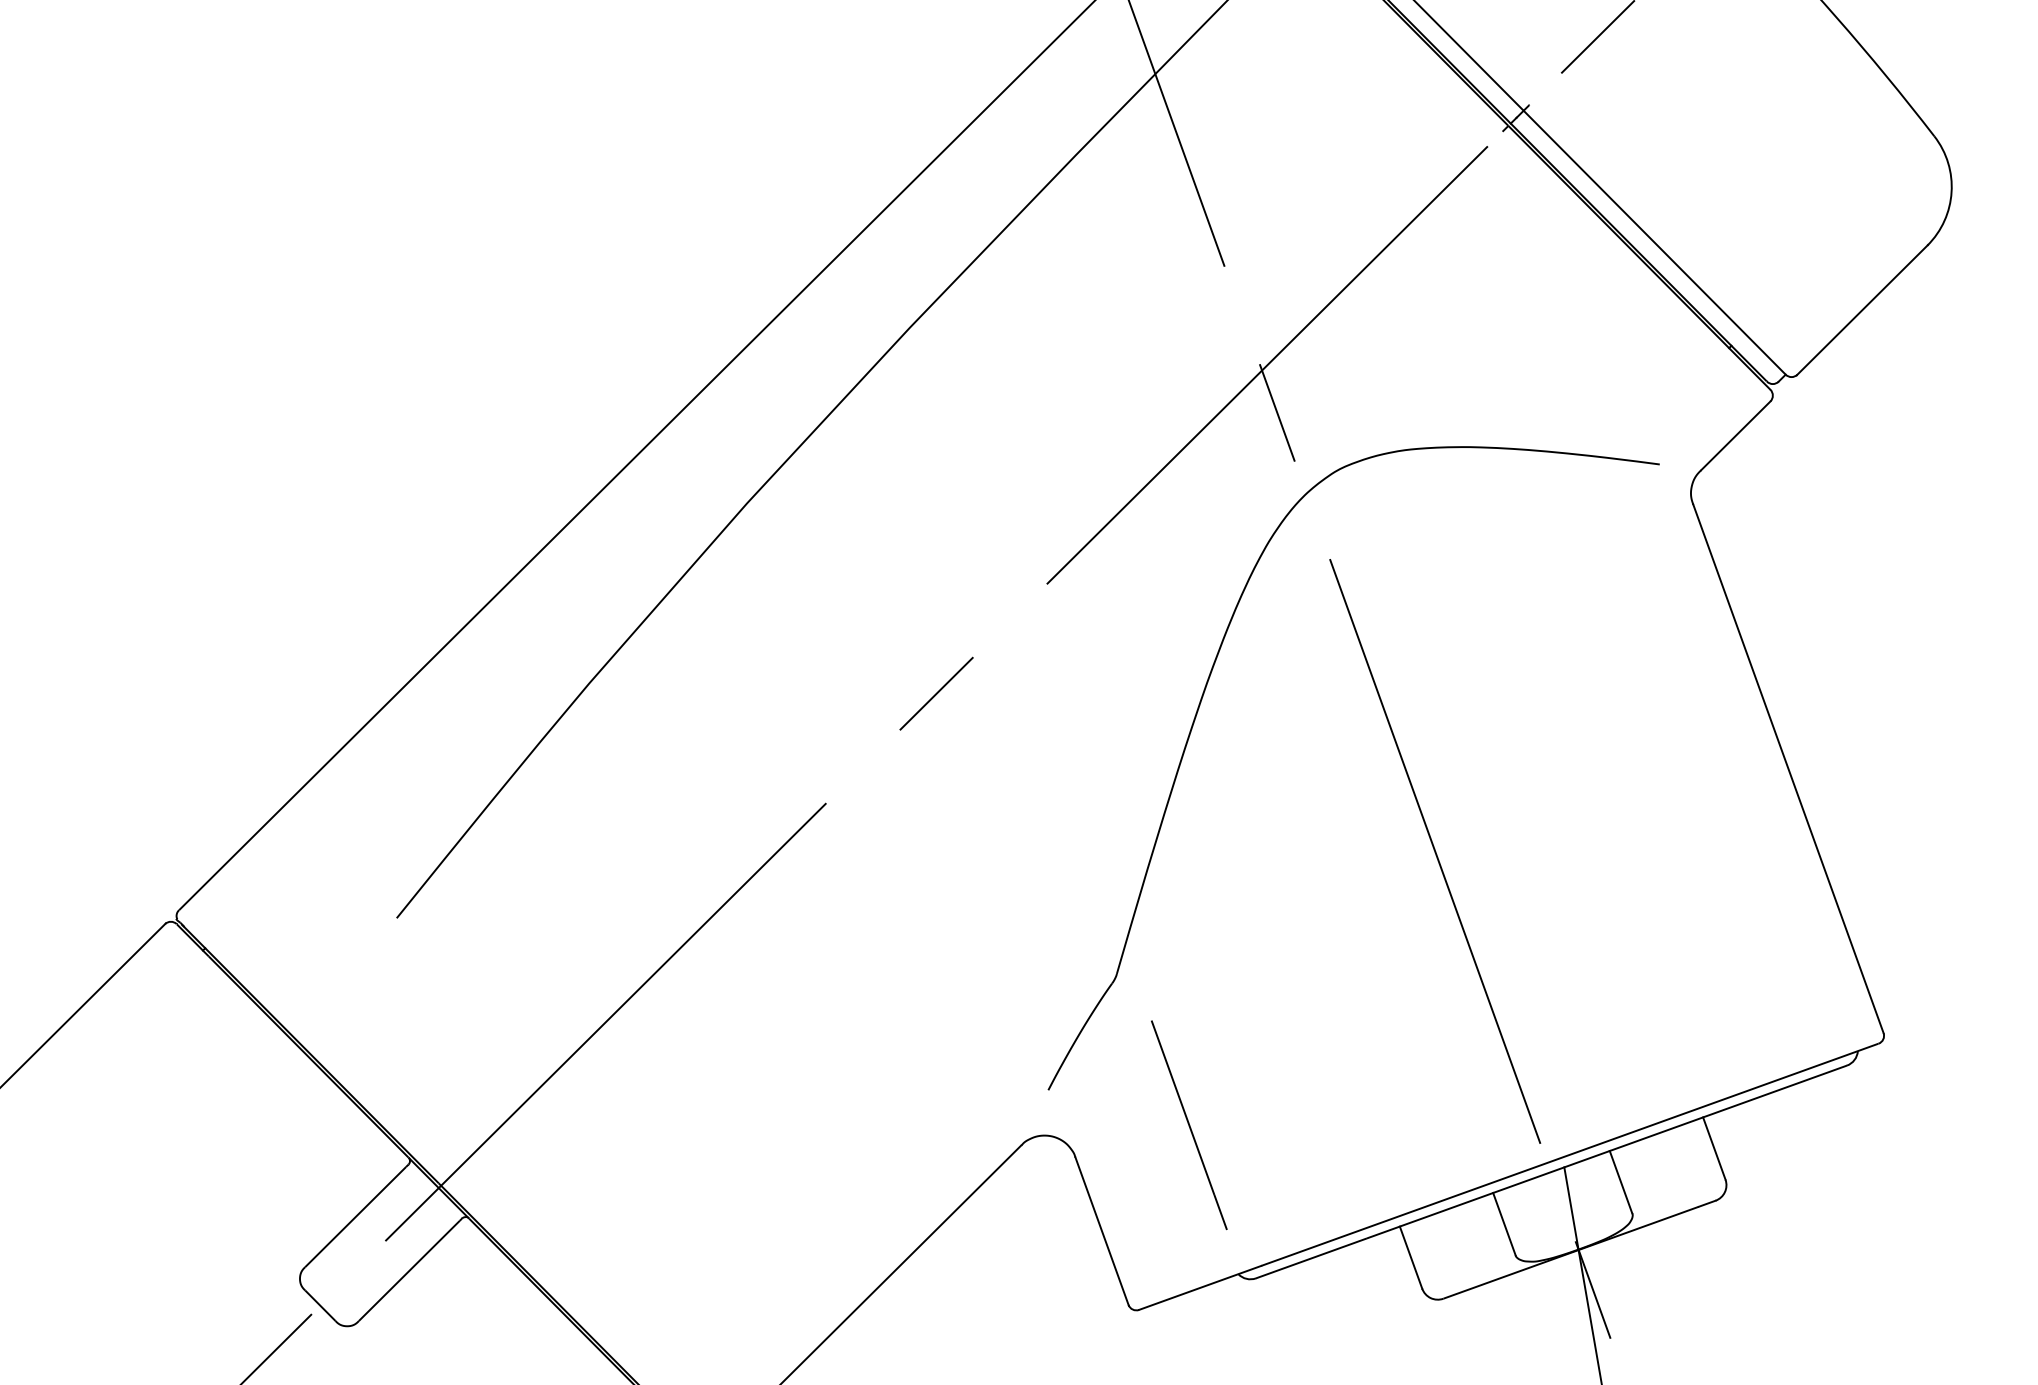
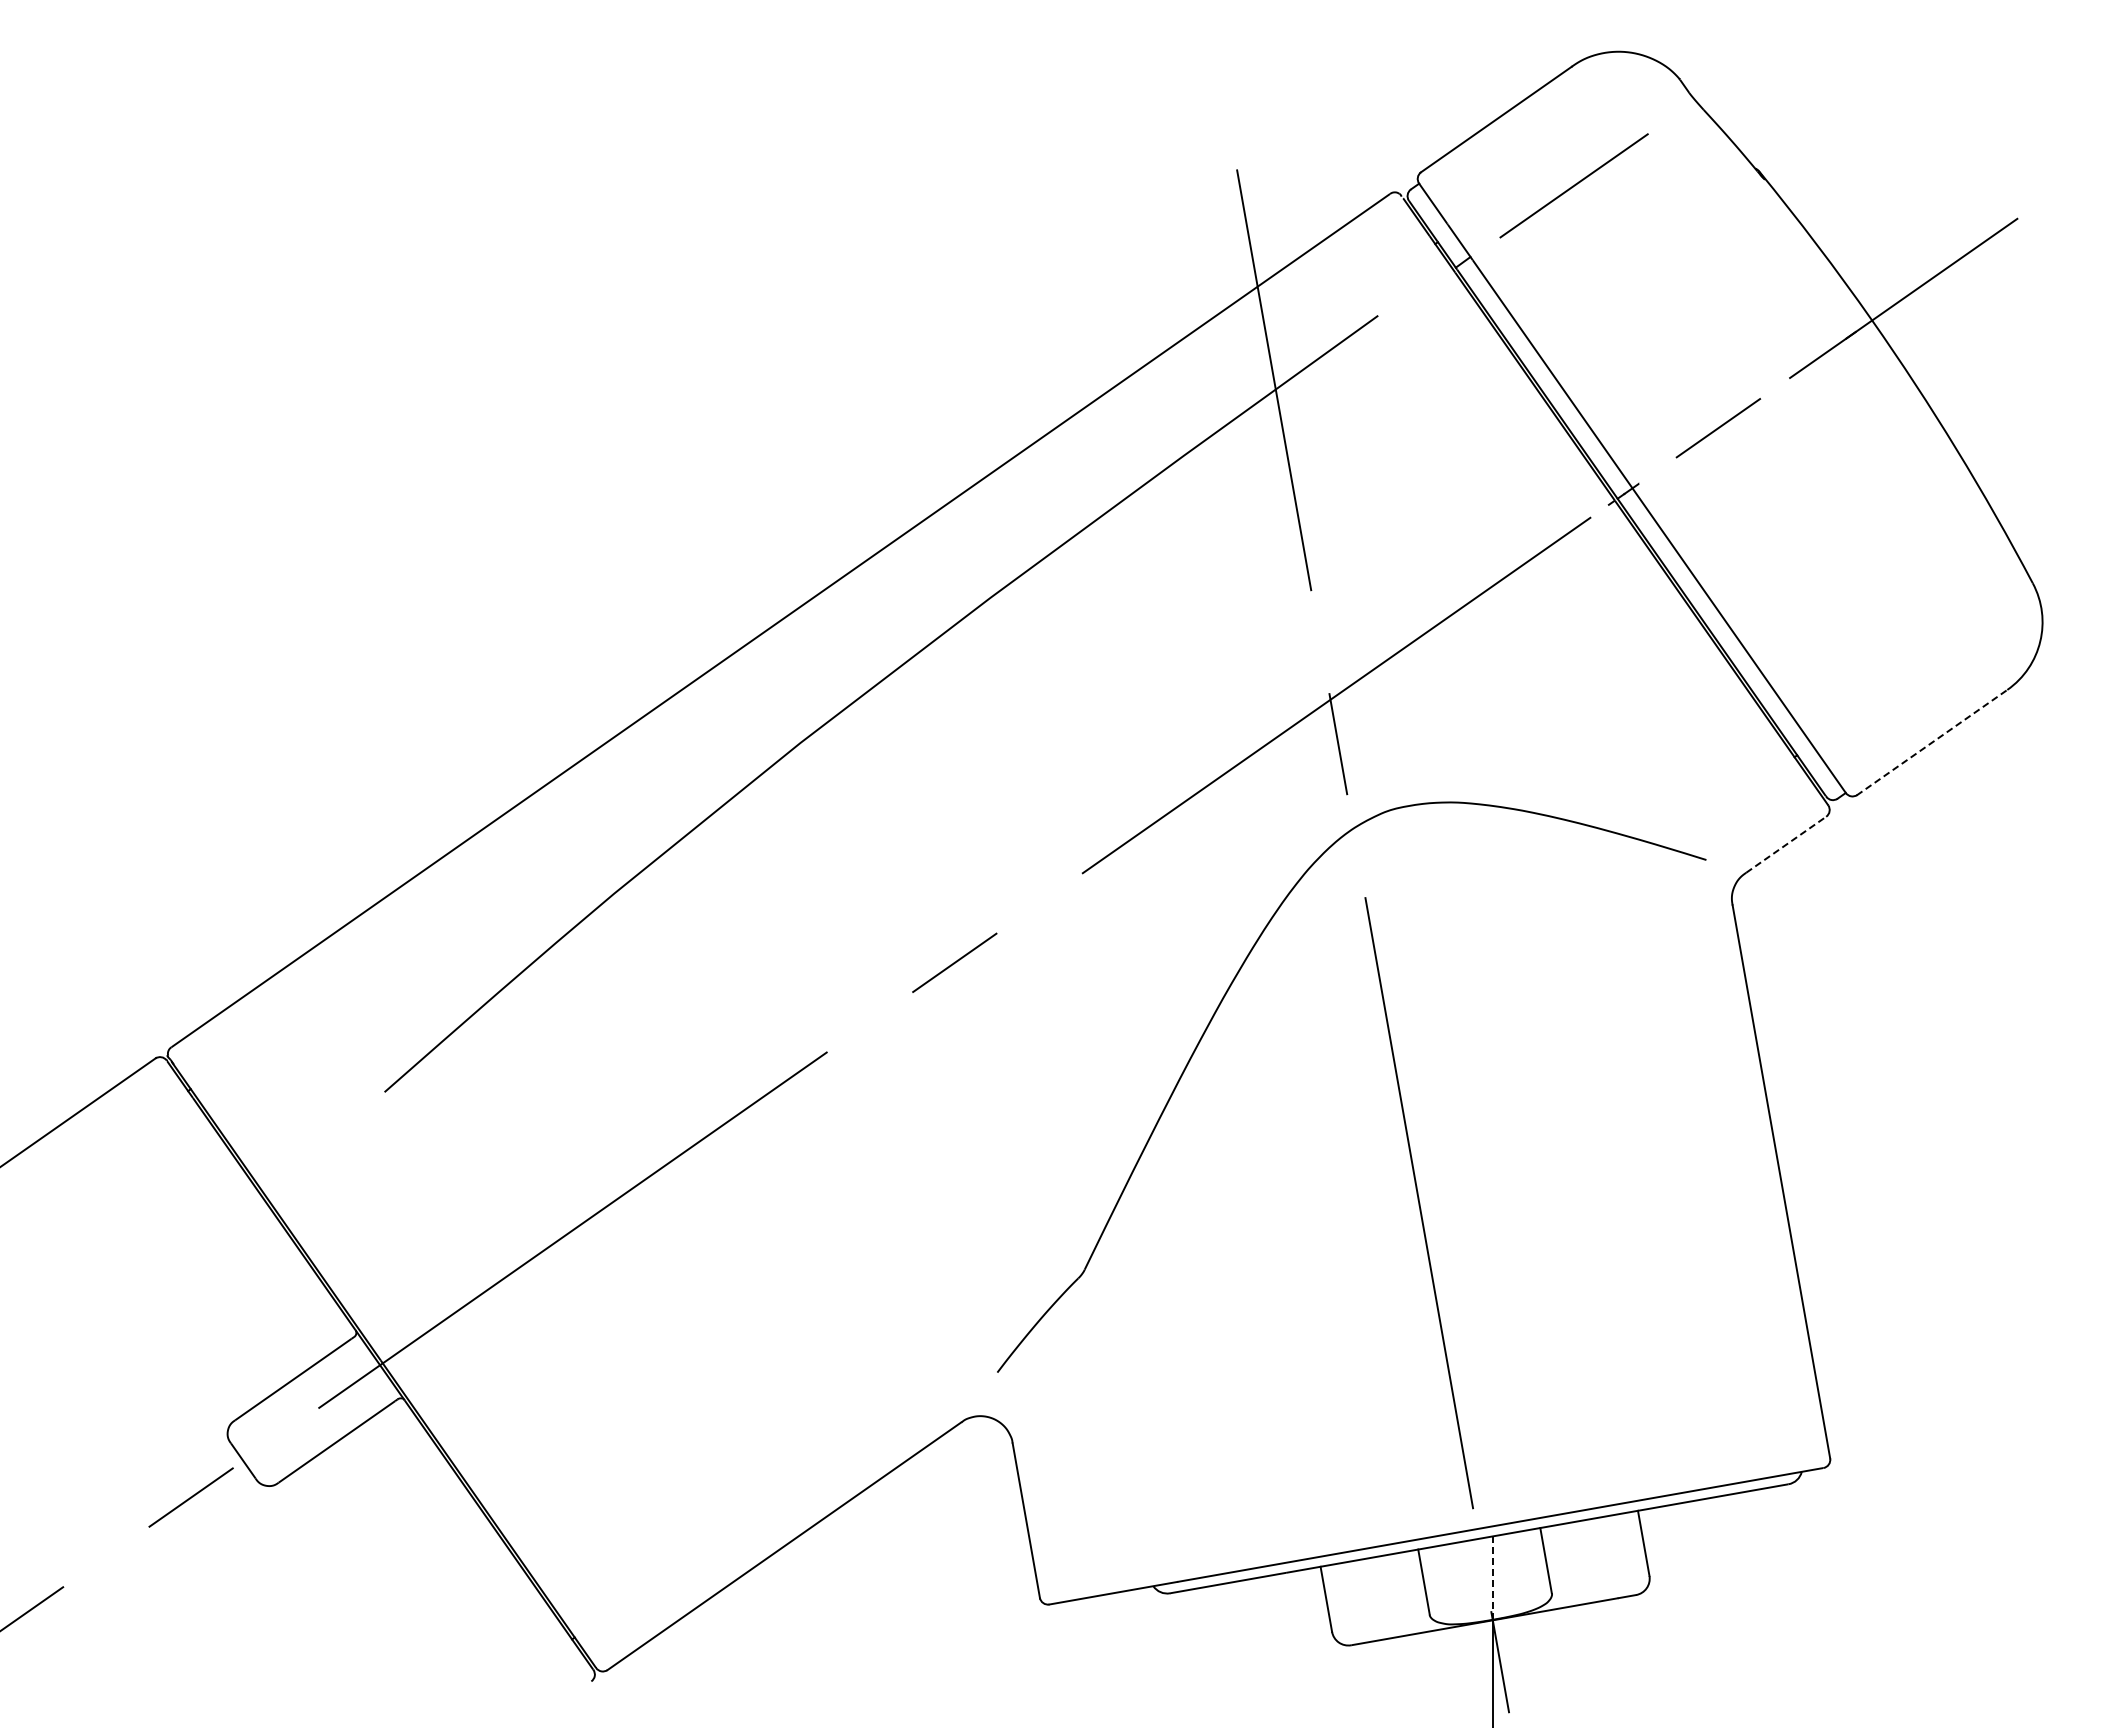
line: (1862, 310) -> (1932, 742), solid -> dashed
line: (1736, 435) -> (1786, 844), solid -> dashed
line: (1189, 1124) -> (1130, 1430), removed
line: (1571, 1208) -> (1492, 1578), solid -> dashed

